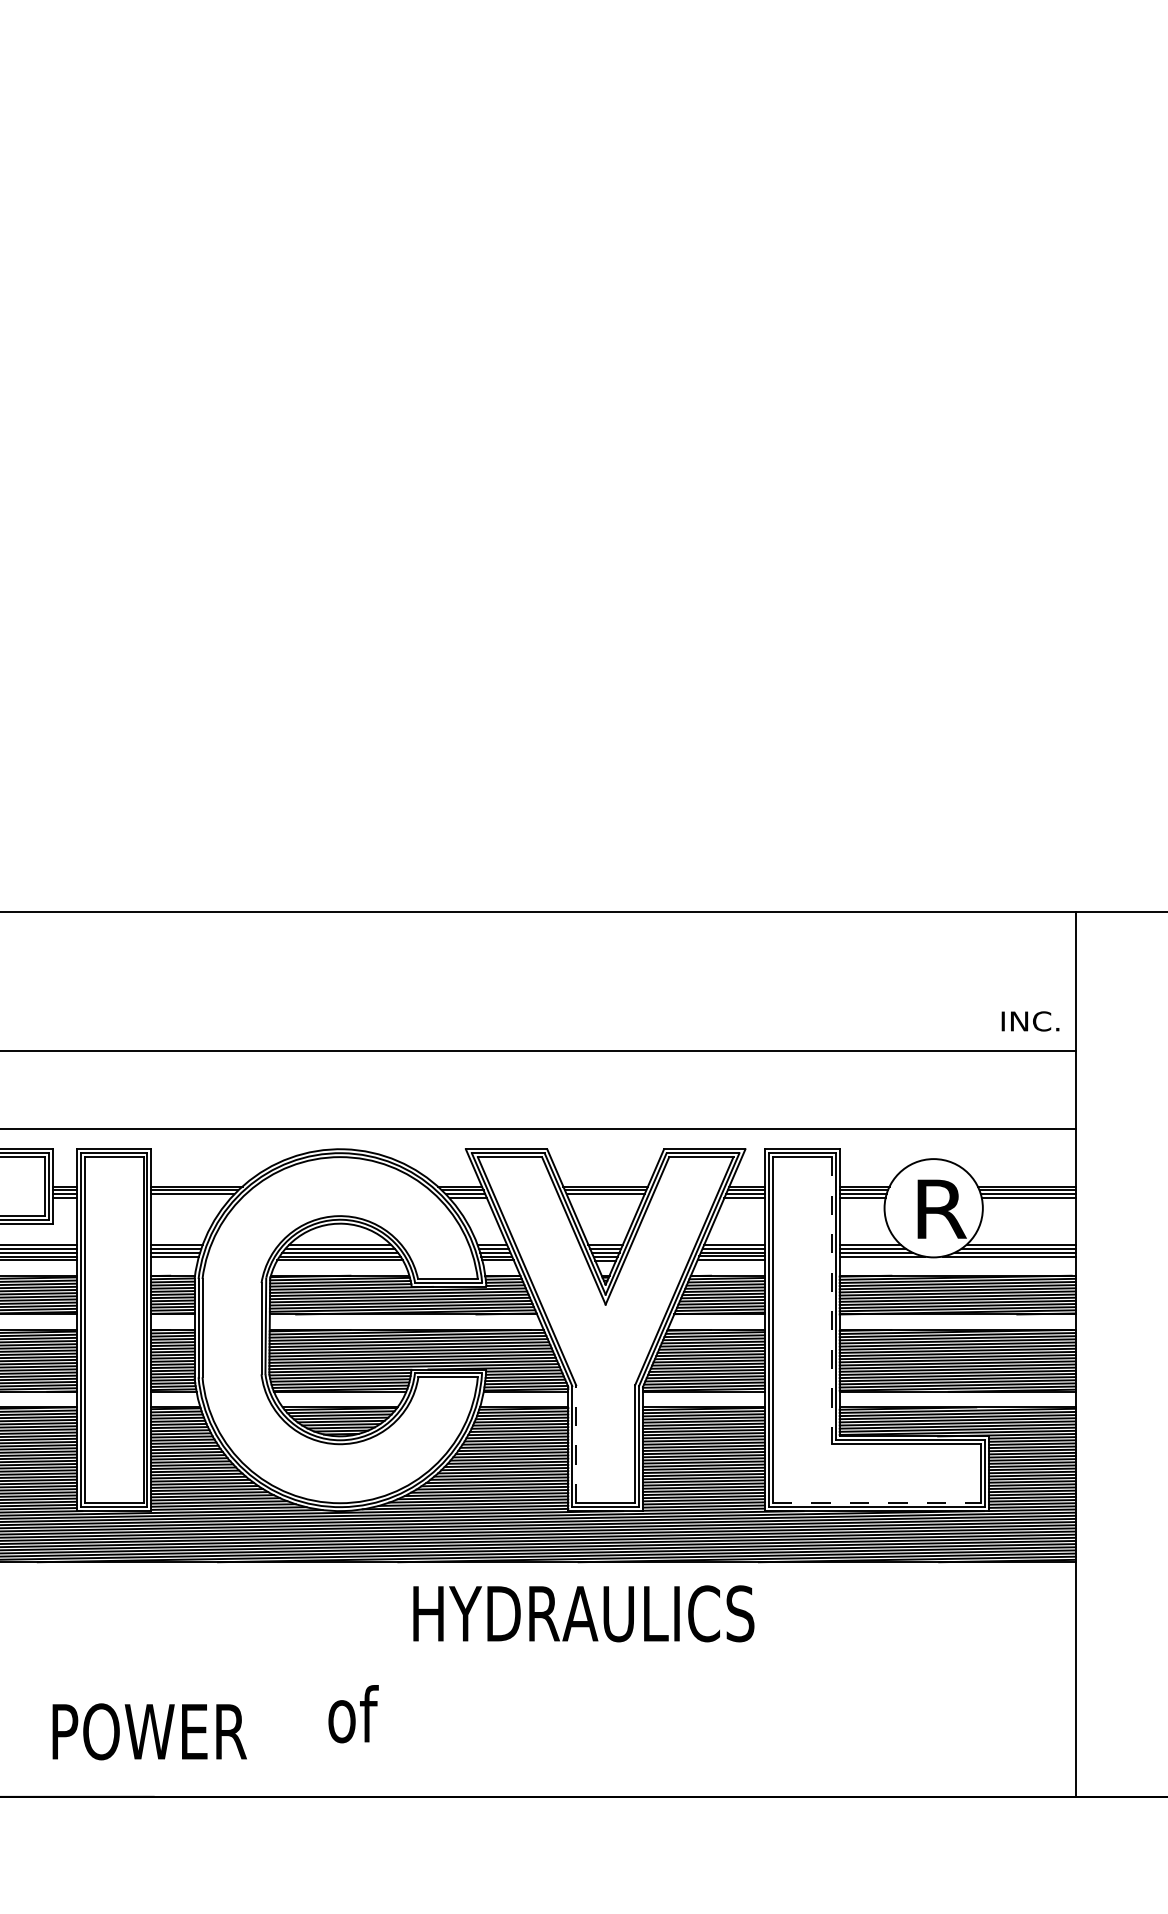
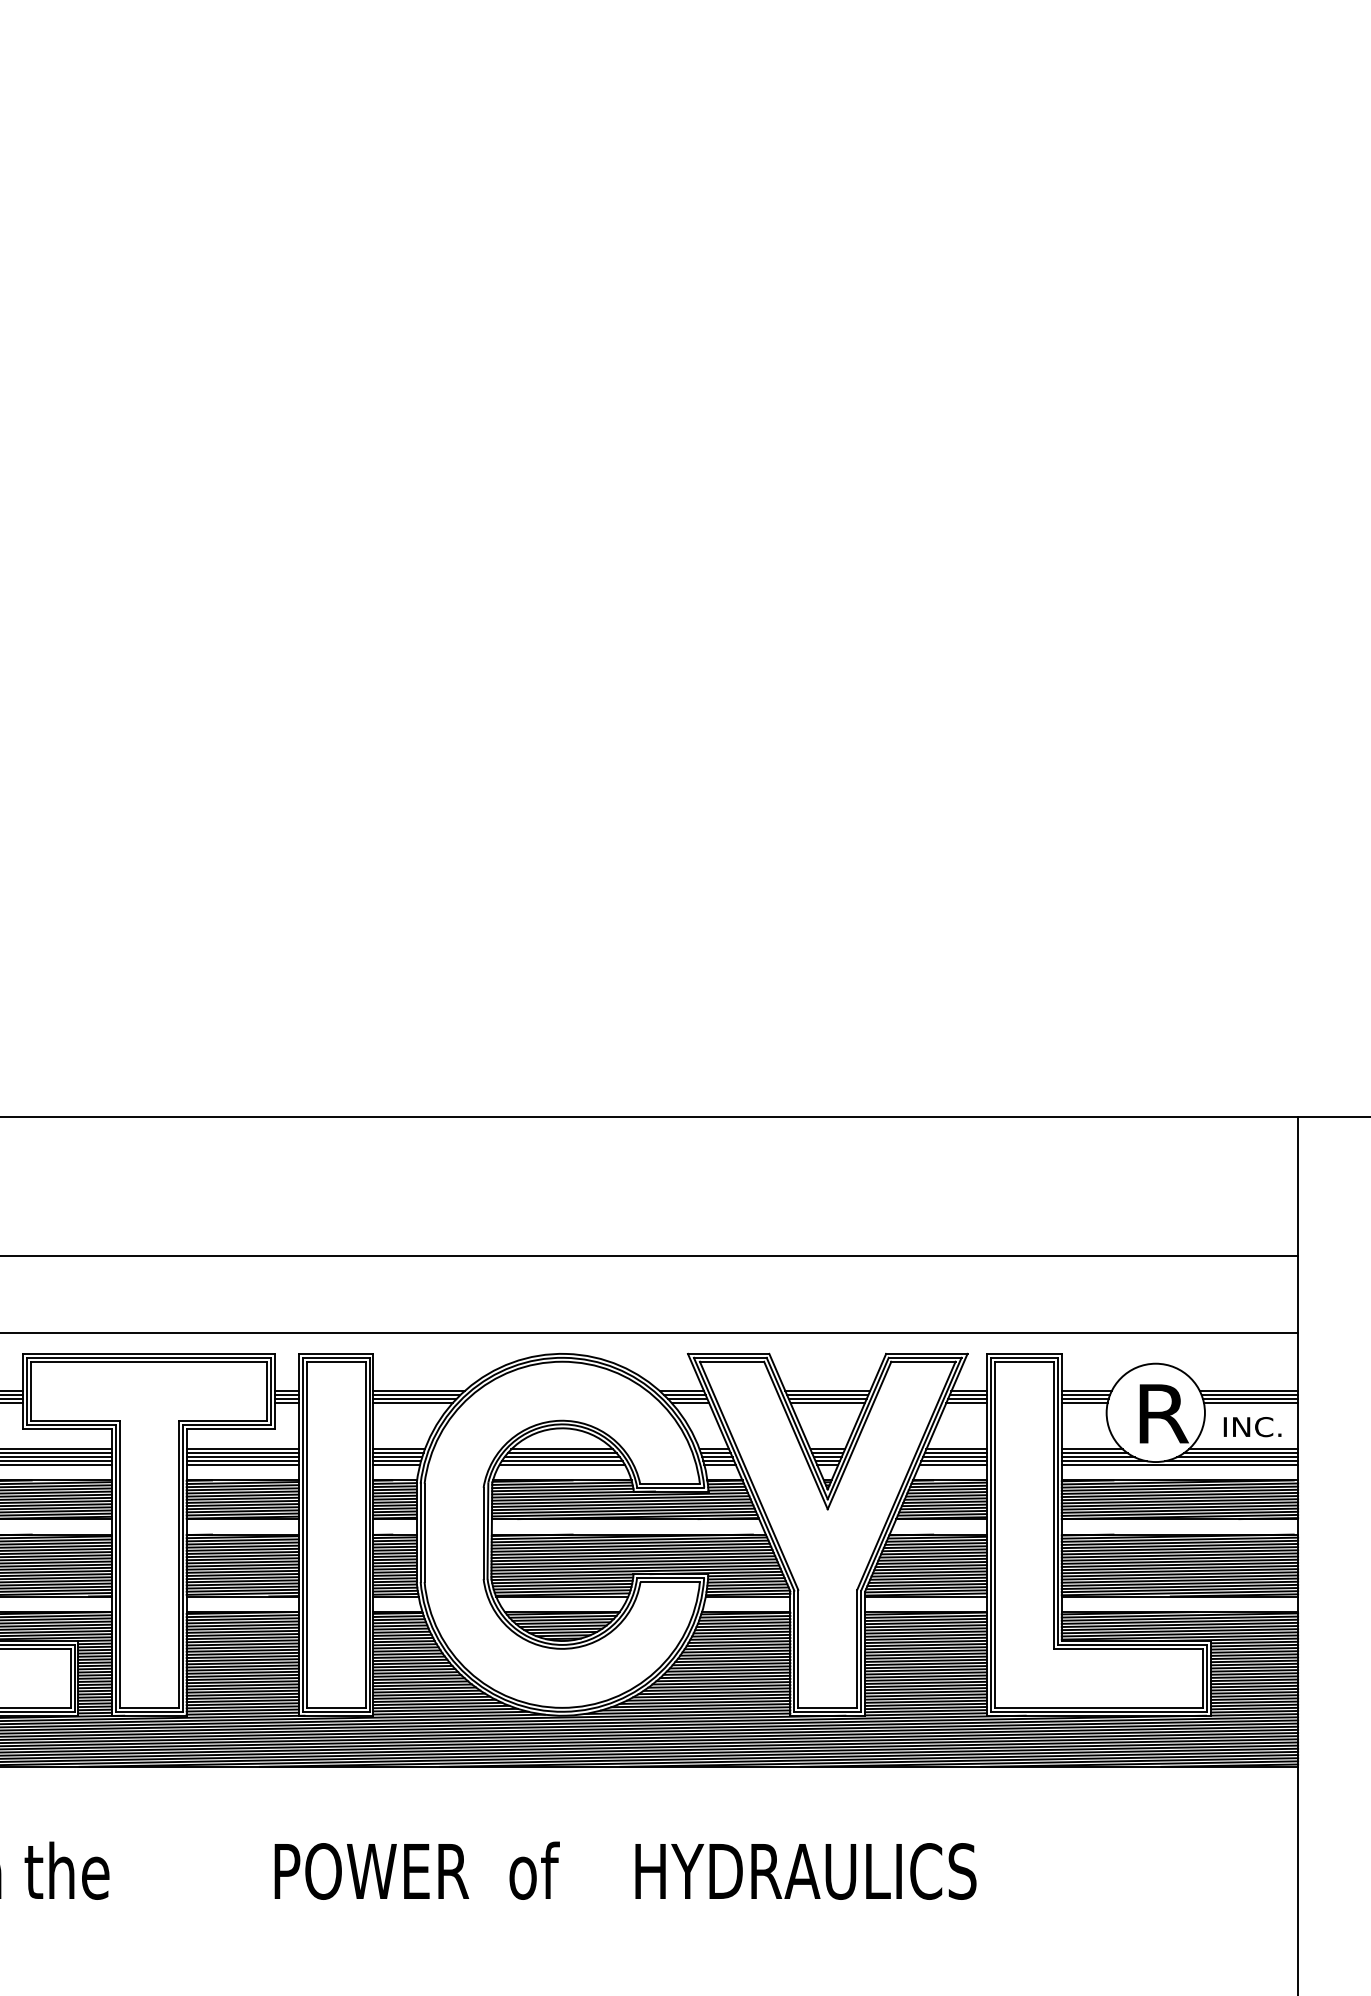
text: (1030, 1021) -> (1252, 1427), moved
line: (190, 1197) -> (412, 1402), added
line: (605, 1197) -> (827, 1402), added
line: (174, 1259) -> (396, 1464), added
line: (957, 1259) -> (1179, 1464), added
line: (831, 1300) -> (1053, 1505), dashed -> solid
line: (576, 1443) -> (798, 1648), dashed -> solid
line: (877, 1502) -> (1099, 1707), dashed -> solid
text: (583, 1613) -> (805, 1871), moved
text: (353, 1713) -> (534, 1870), moved
text: (149, 1731) -> (371, 1871), moved

